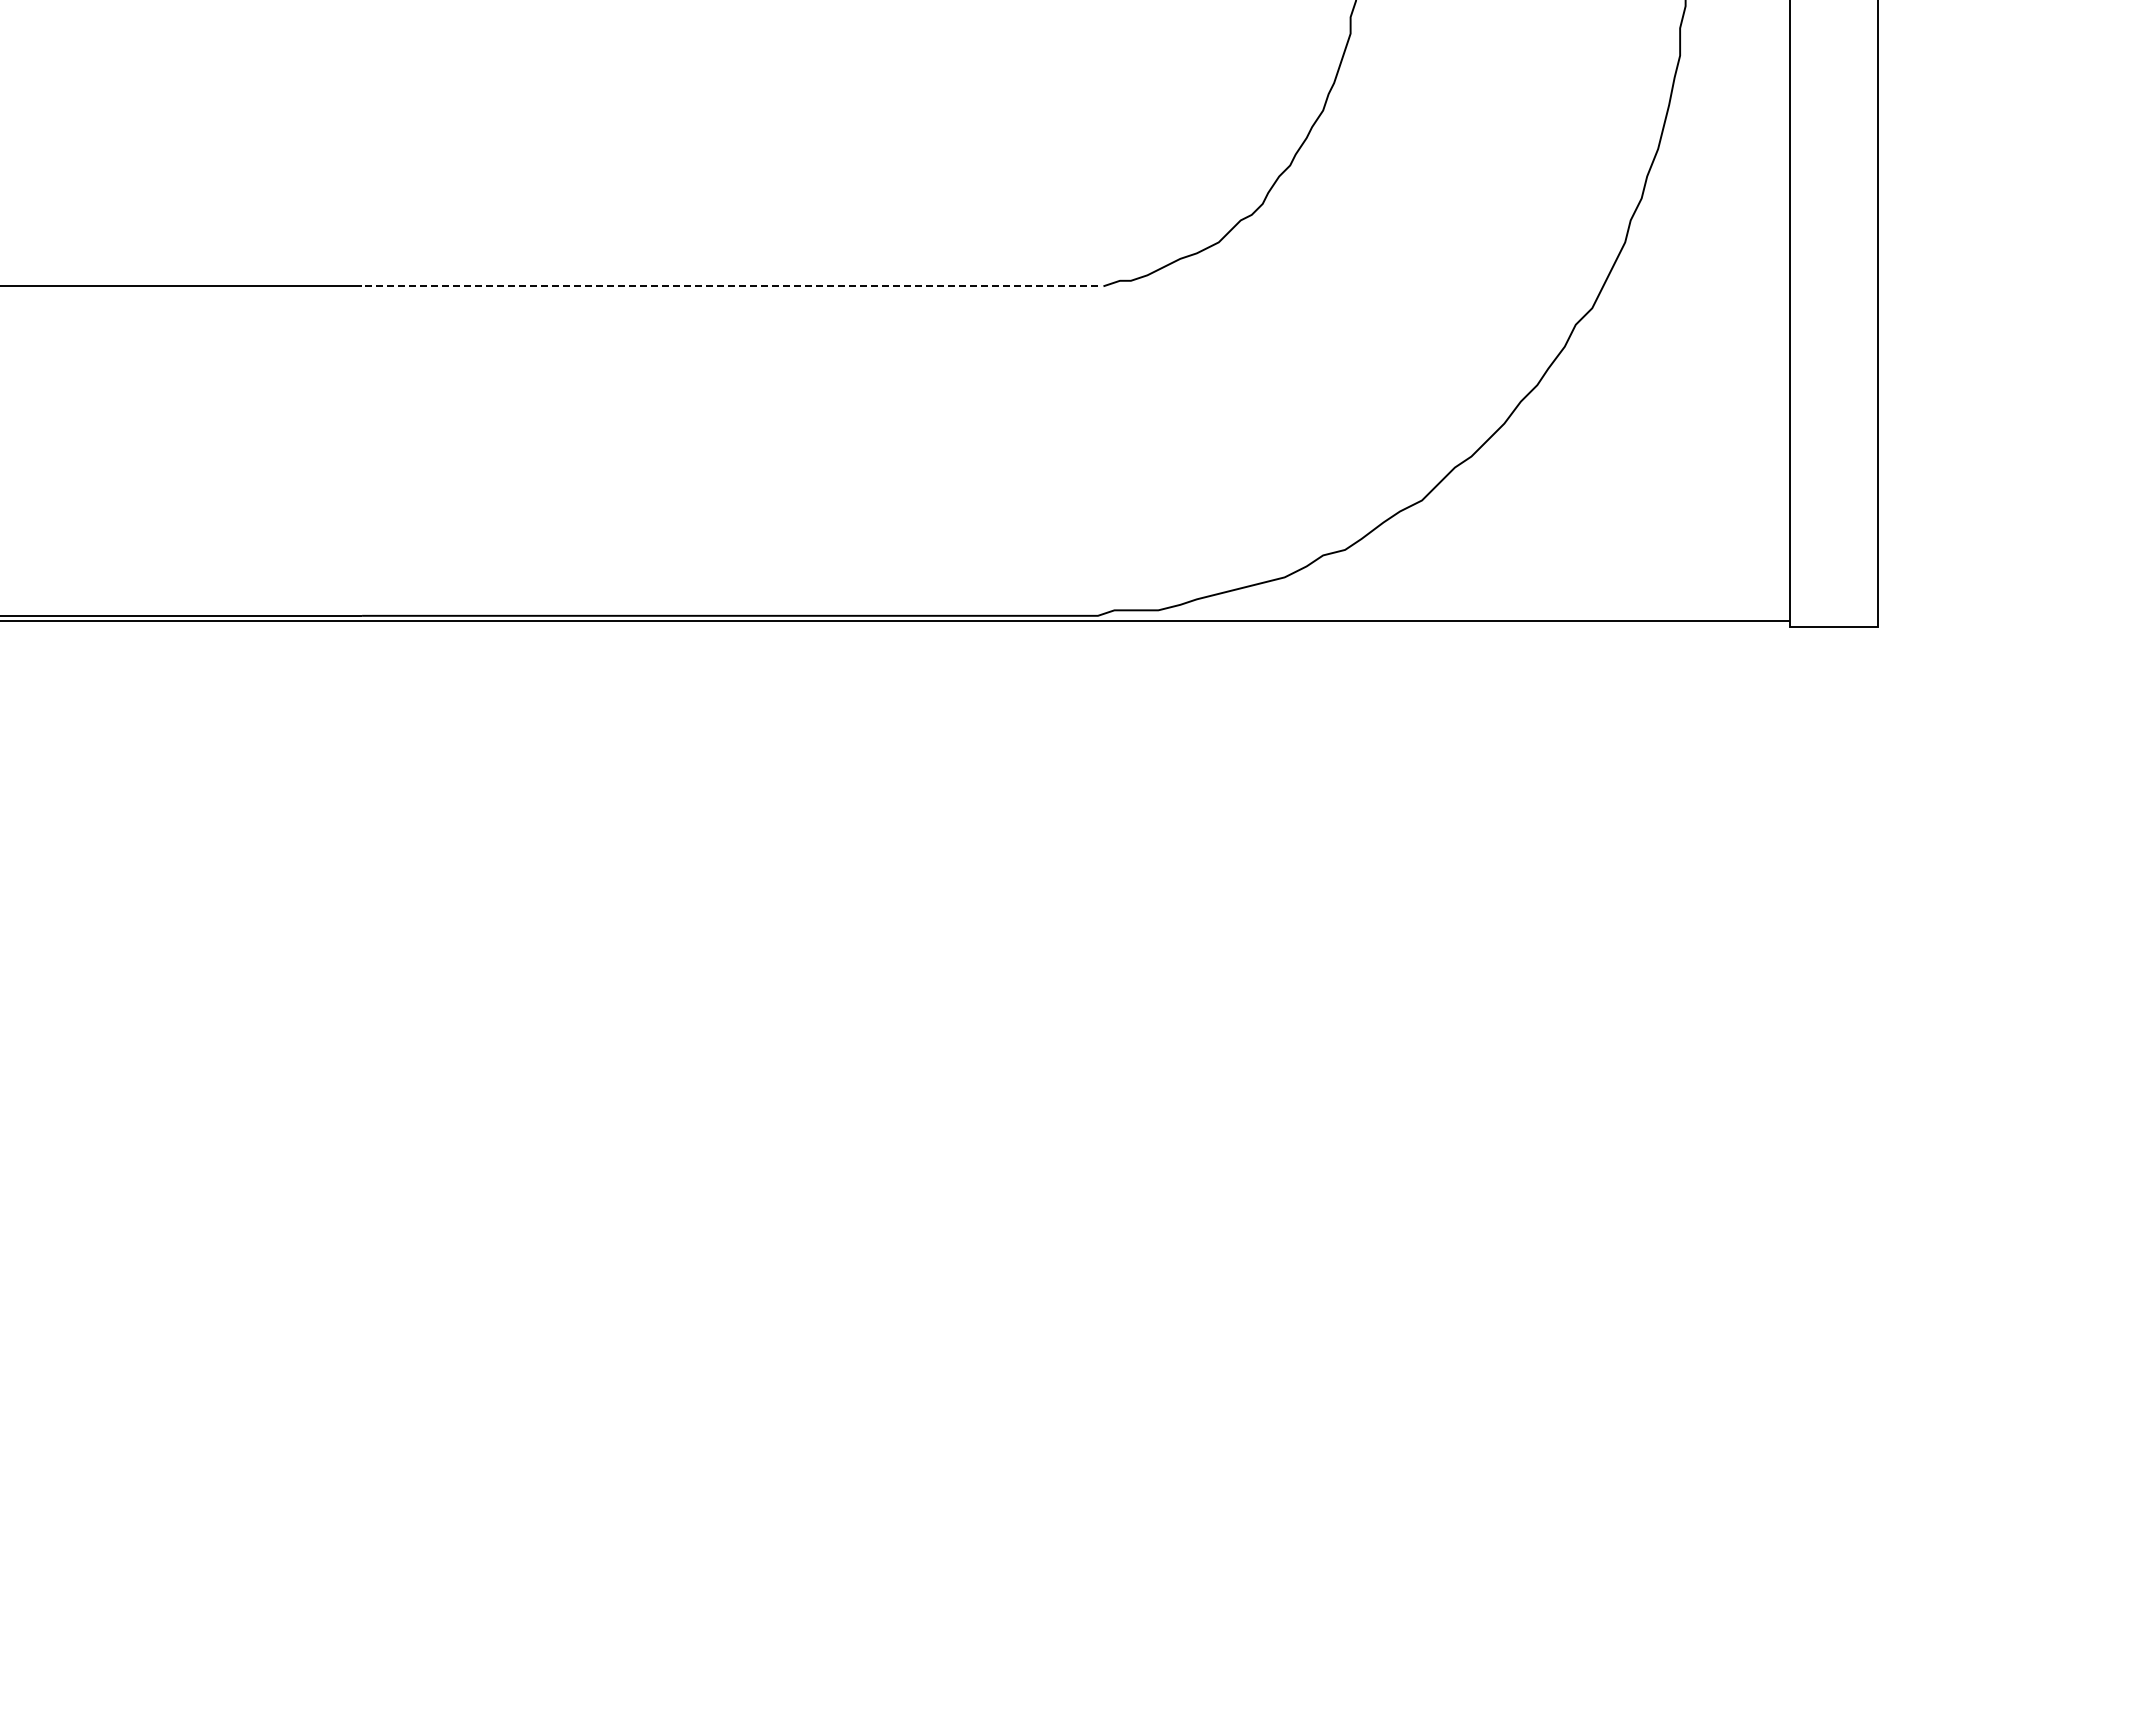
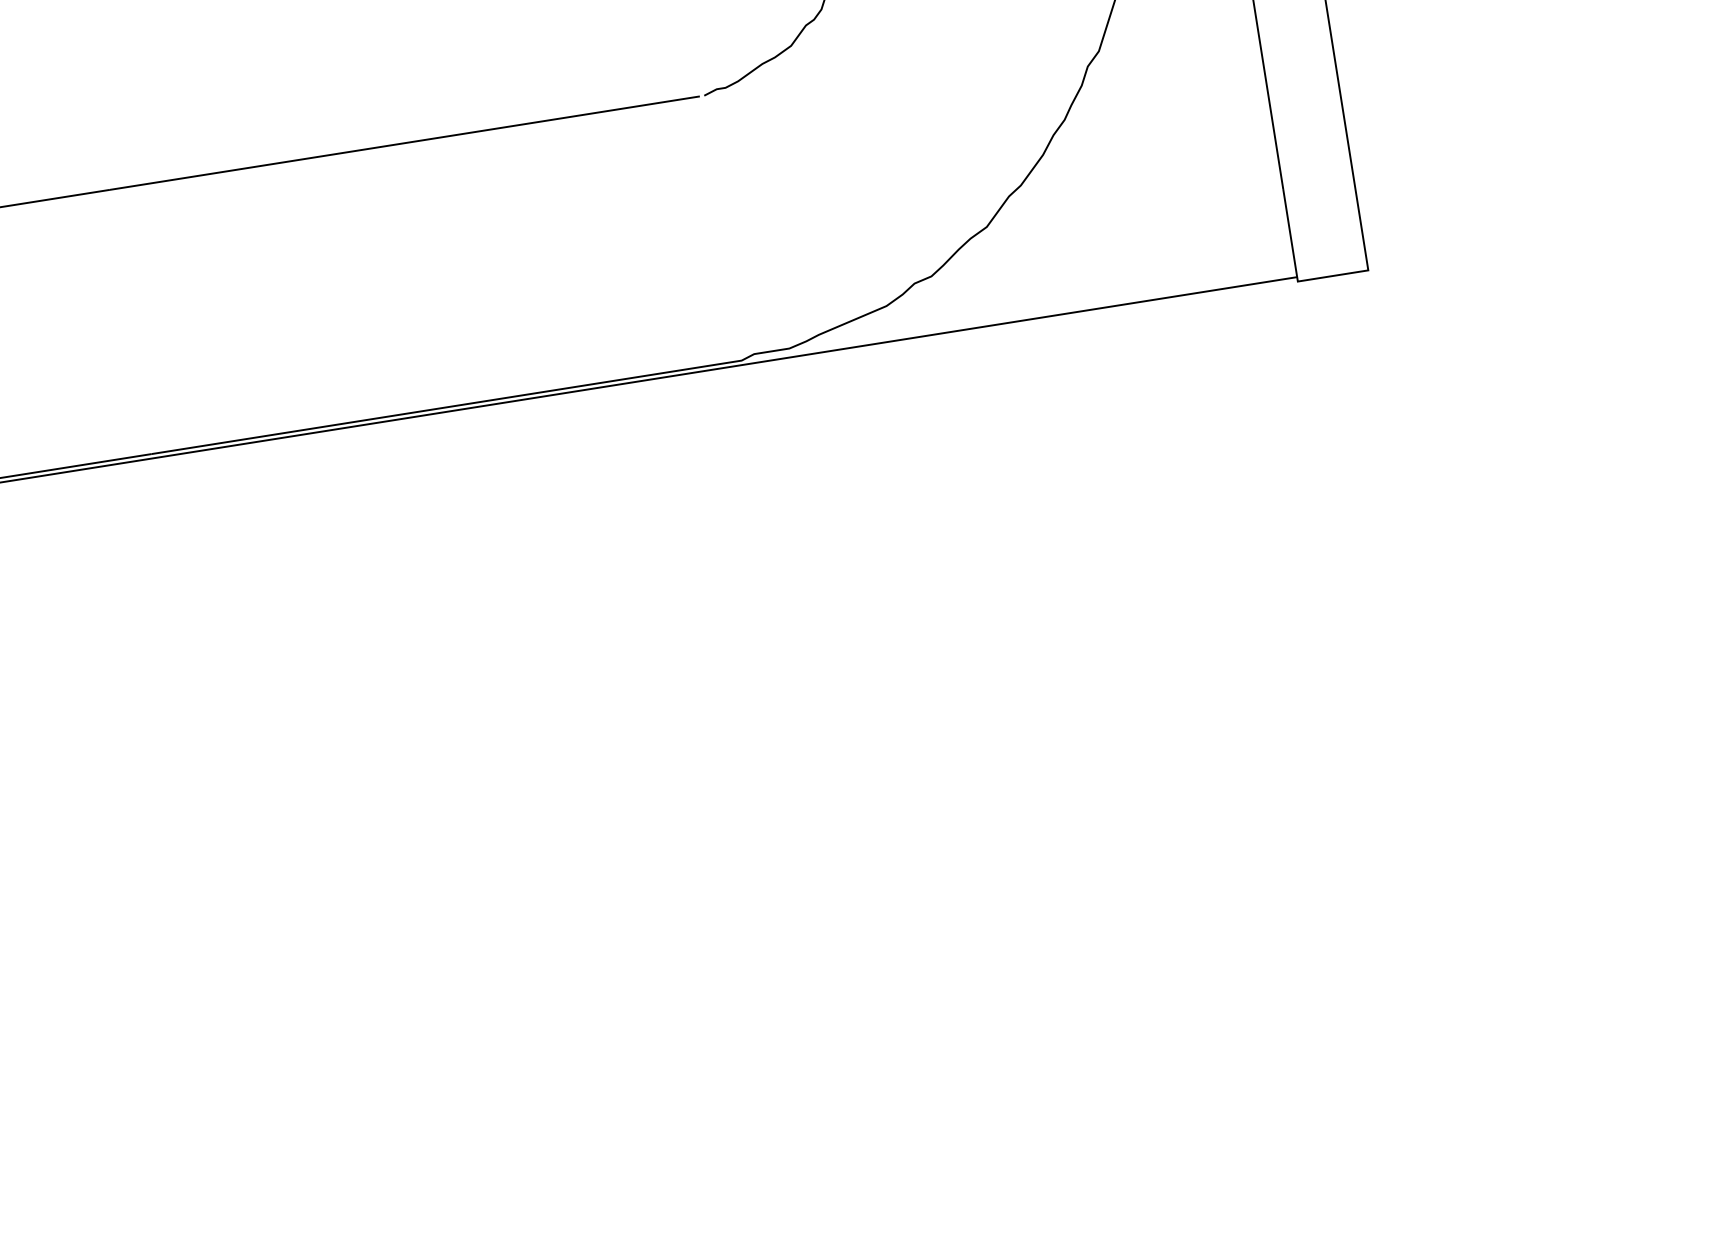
line: (729, 286) -> (404, 143), dashed -> solid

